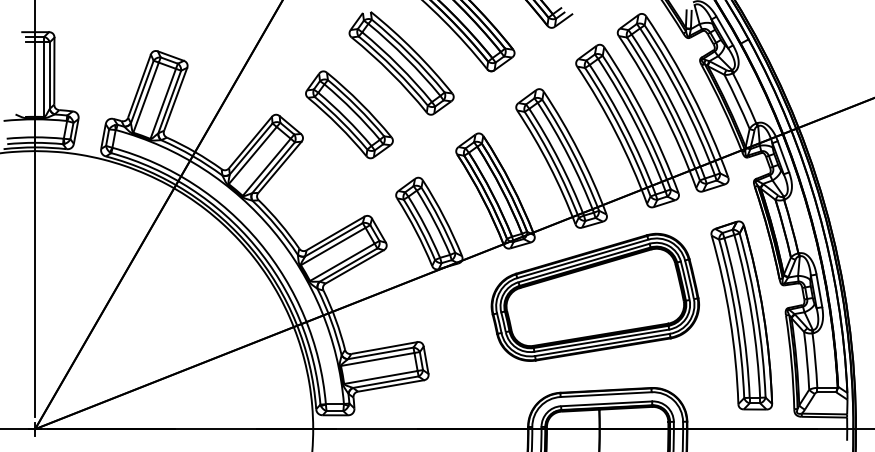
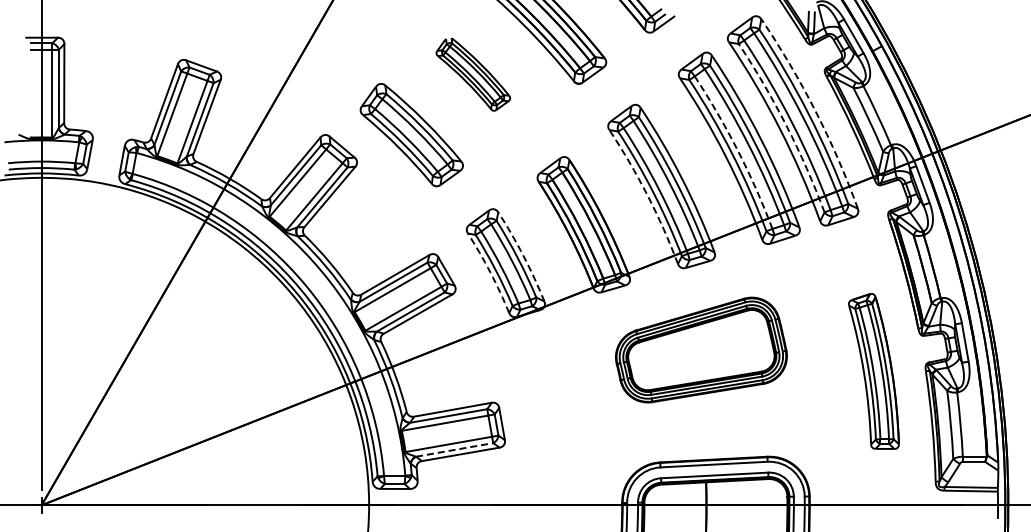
part: (401, 63) -> (473, 74), size x0.6
arc: (692, 94) -> (815, 111), solid -> dashed
arc: (667, 106) -> (786, 125), solid -> dashed
arc: (626, 127) -> (737, 150), solid -> dashed
arc: (549, 166) -> (647, 195), solid -> dashed
arc: (444, 217) -> (523, 255), solid -> dashed
arc: (416, 231) -> (490, 272), solid -> dashed
part: (595, 296) -> (701, 349), size x0.7
part: (741, 315) -> (873, 371), size x0.7
line: (386, 381) -> (455, 449), solid -> dashed

